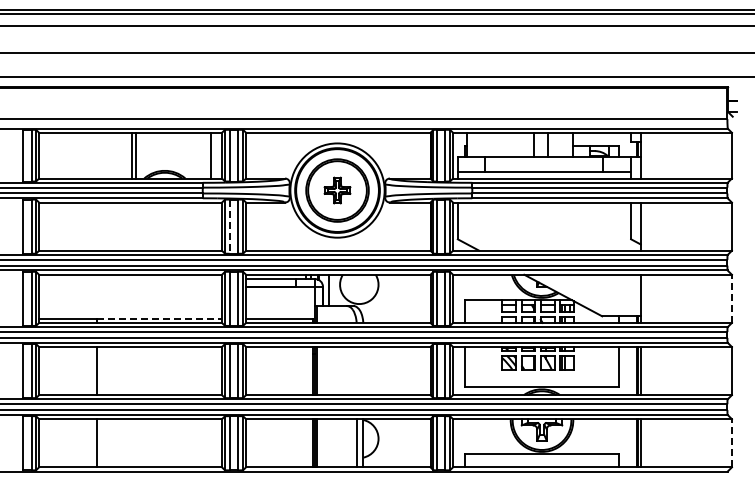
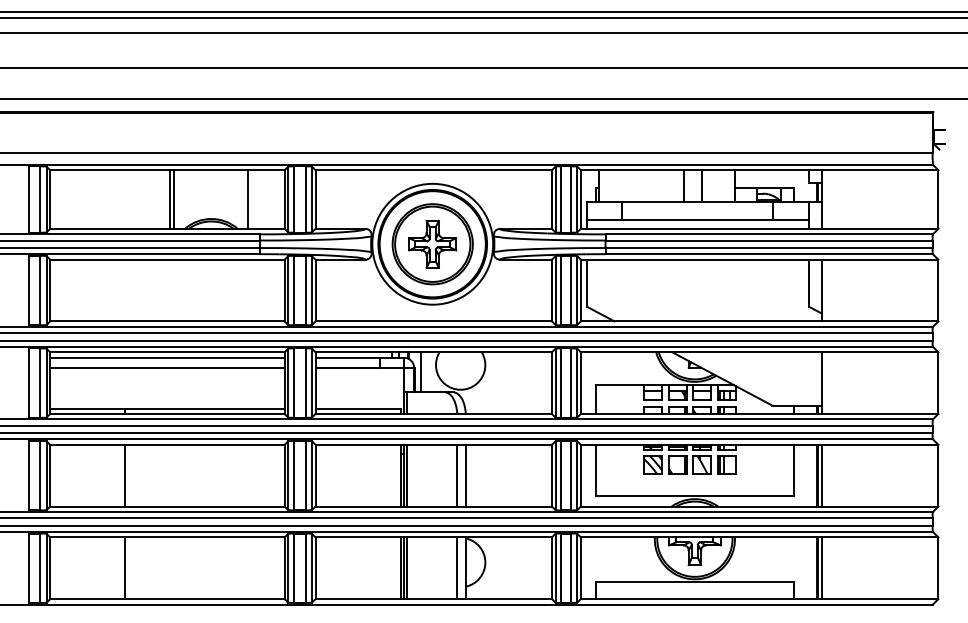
line: (210, 155) -> (248, 199), moved
part: (337, 190) -> (432, 244), size x1.43
line: (229, 227) -> (294, 291), dashed -> solid
line: (130, 279) -> (167, 358), added
line: (130, 286) -> (167, 367), added
line: (731, 298) -> (937, 382), dashed -> solid
line: (160, 318) -> (205, 408), dashed -> solid
line: (356, 370) -> (457, 474), added
line: (363, 370) -> (466, 474), added
line: (731, 442) -> (937, 567), dashed -> solid

